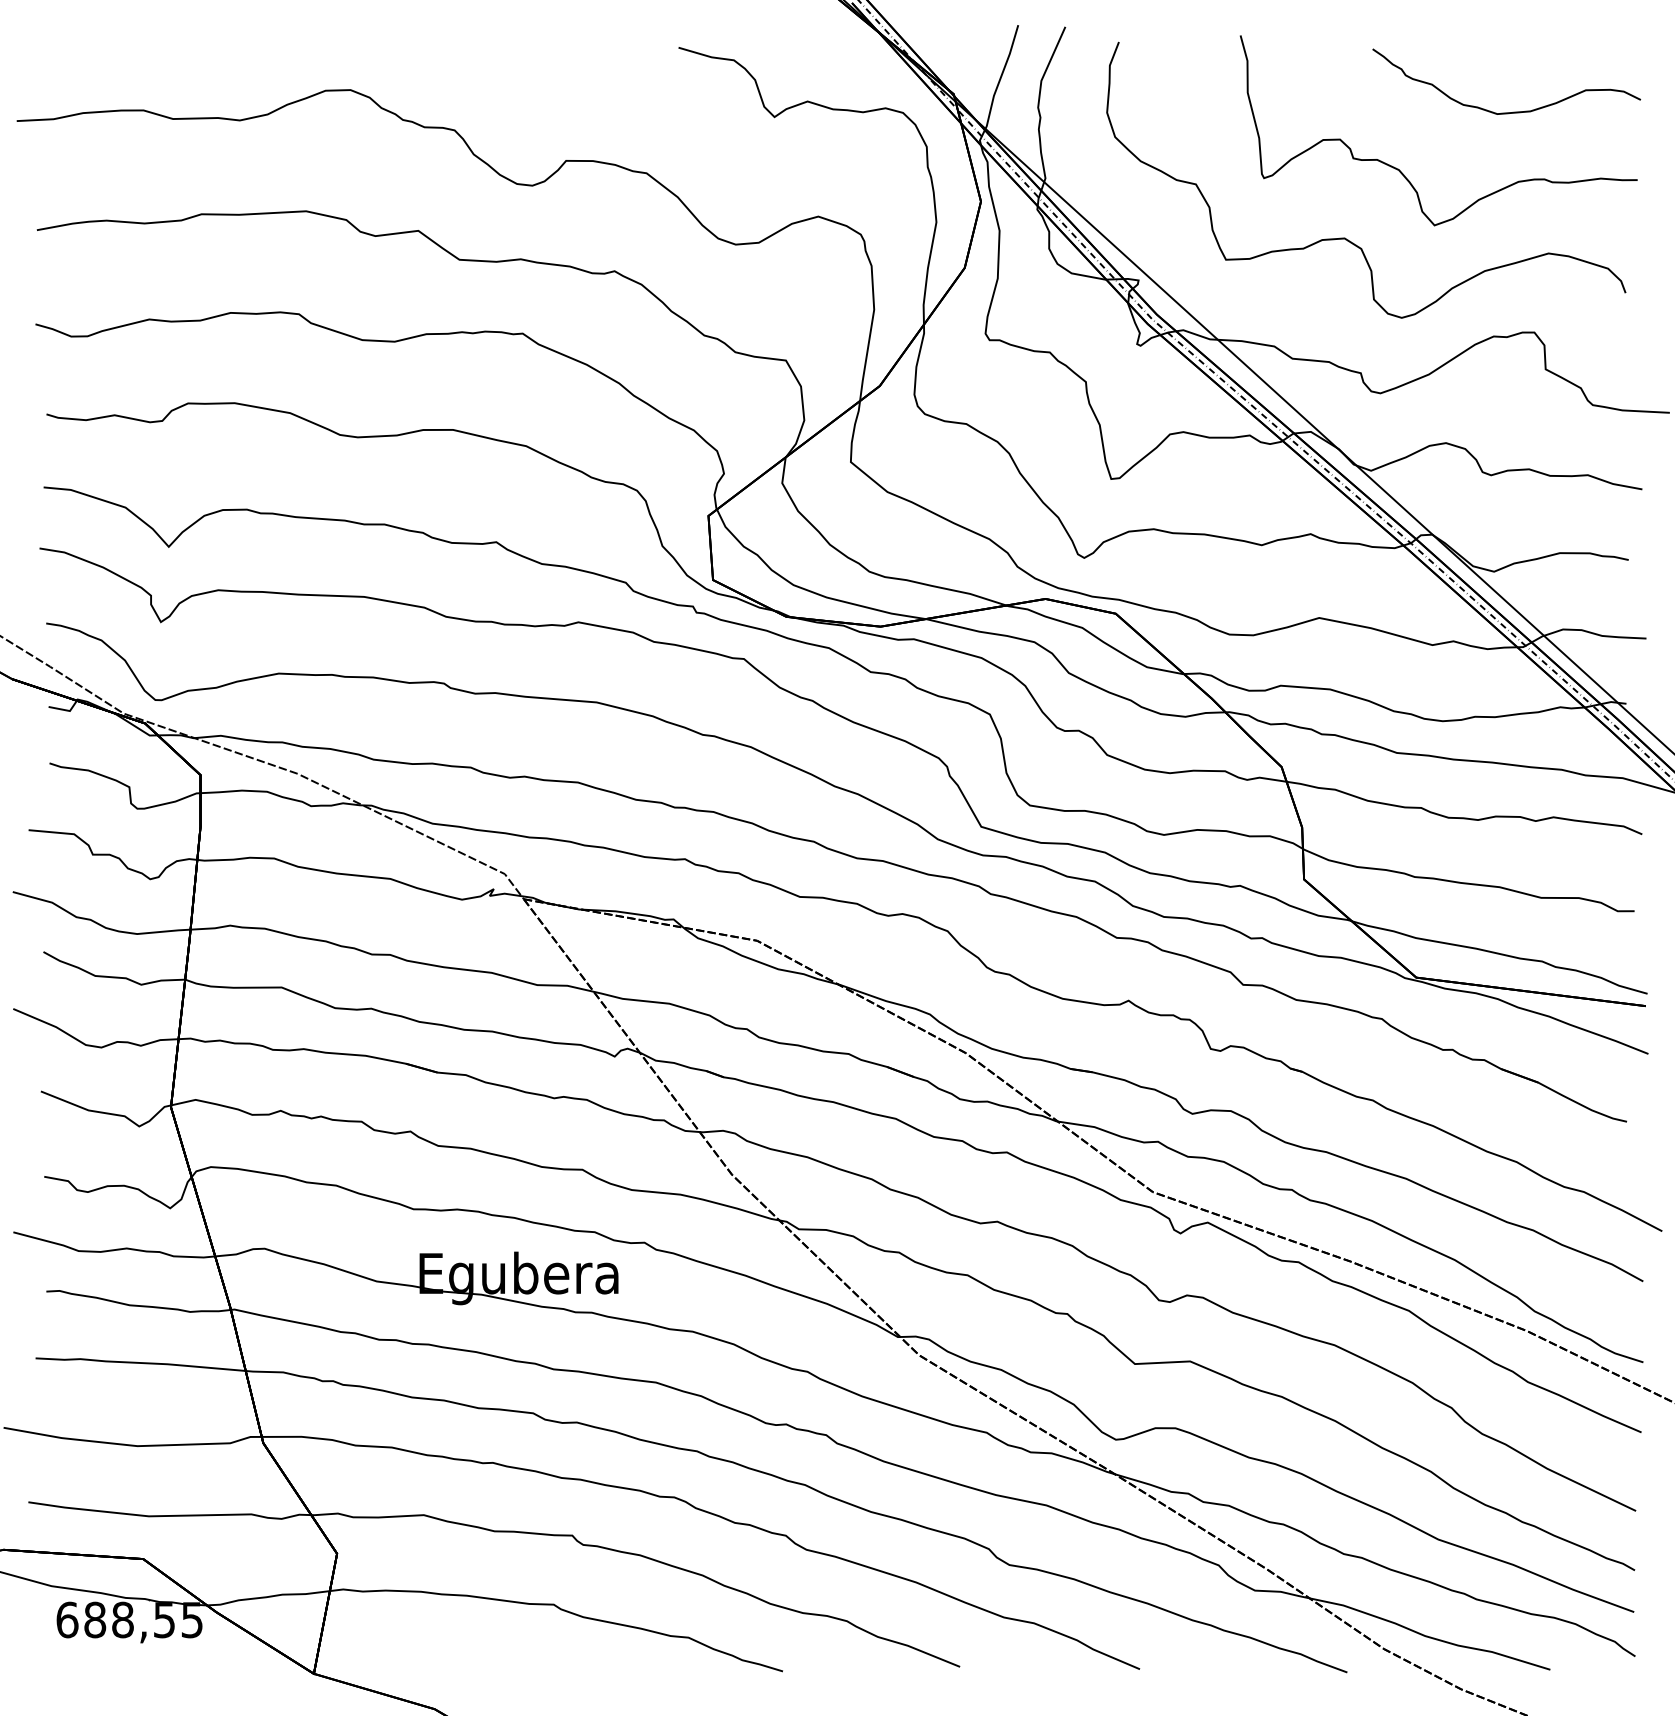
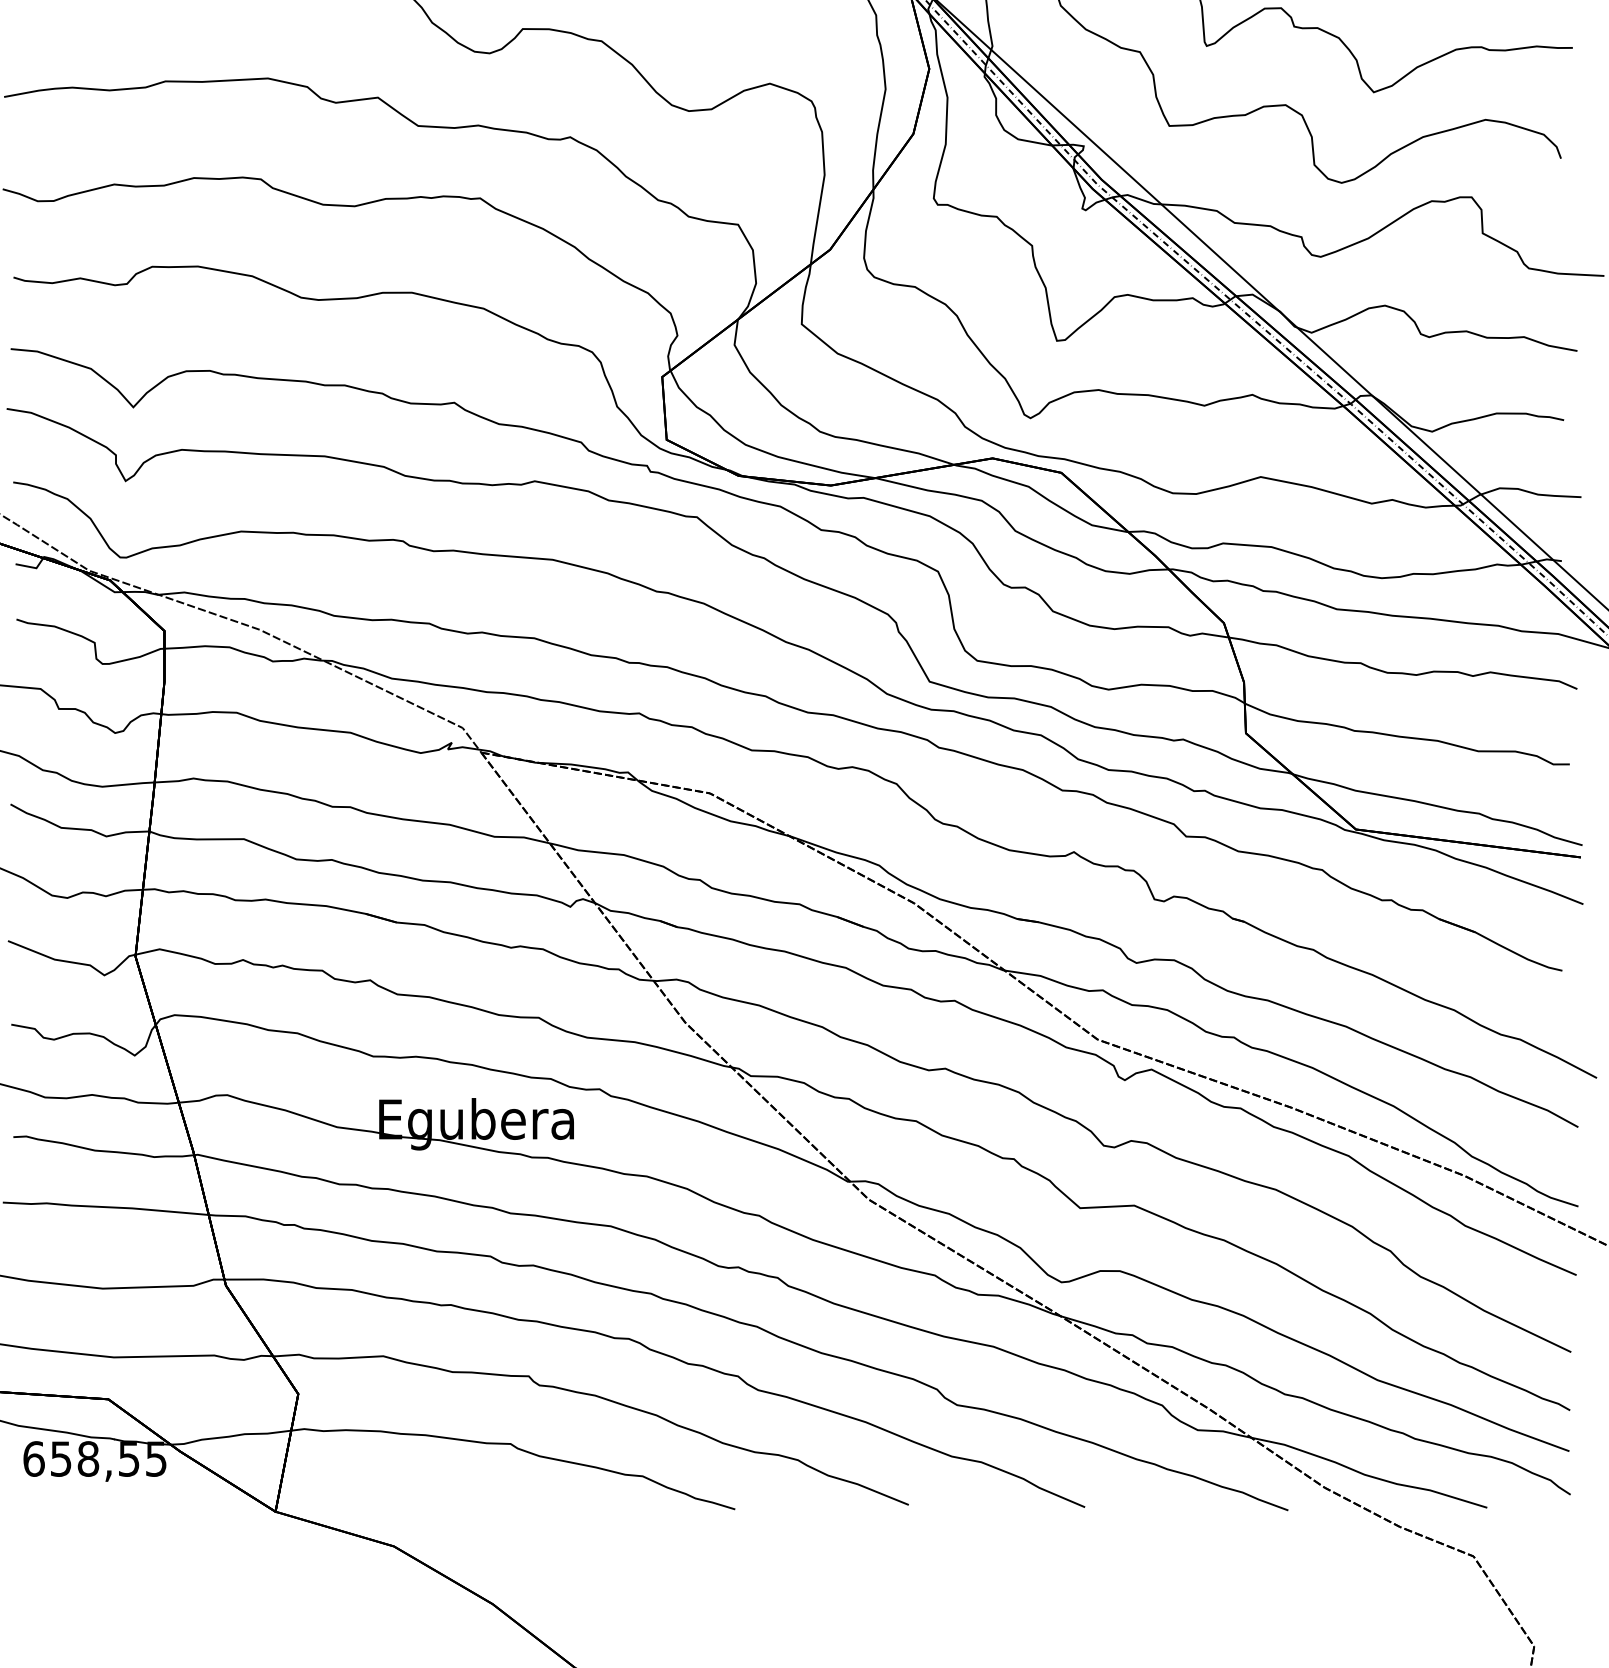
text: (95, 1619) -> (61, 1458), 688,55 -> 658,55

